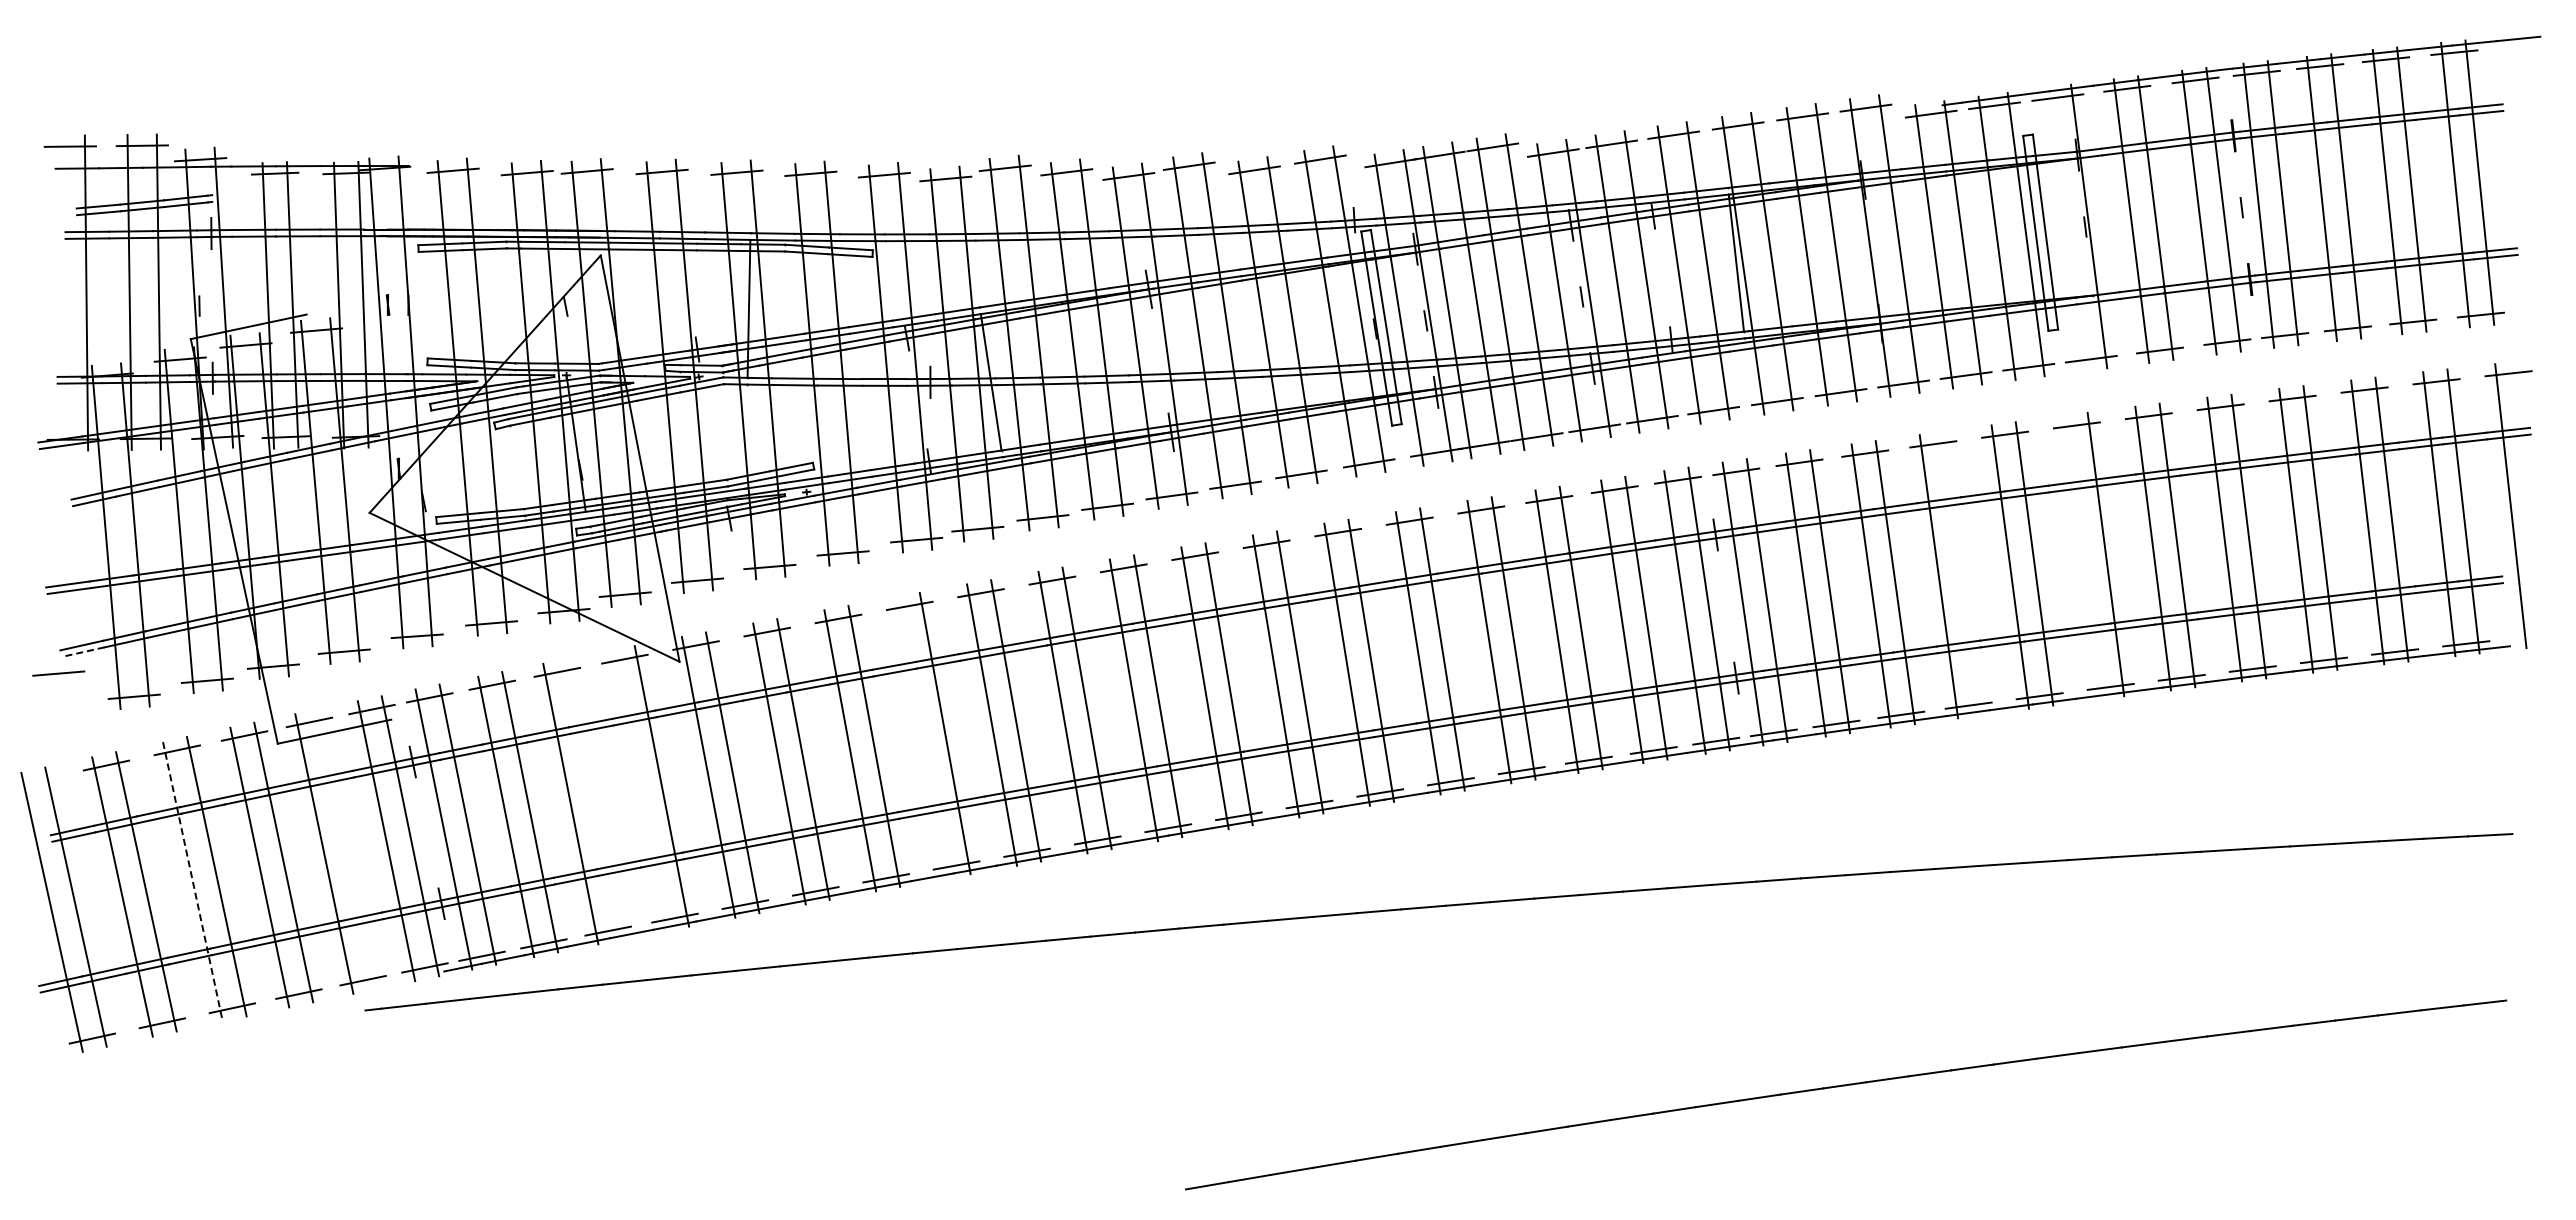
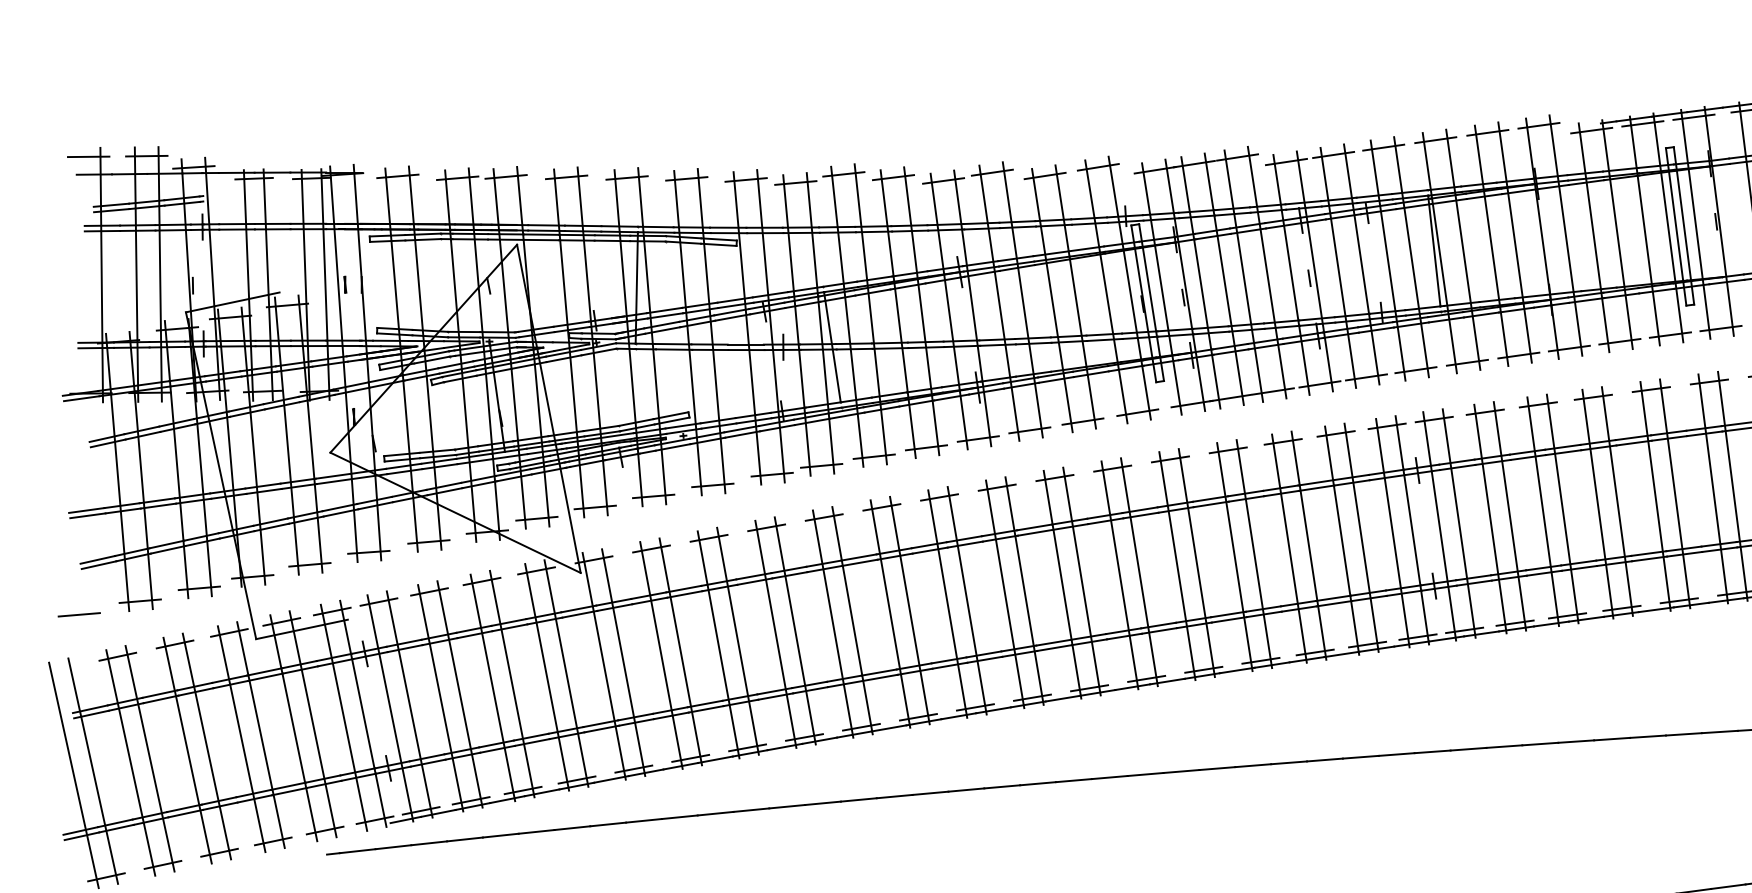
line: (2059, 229) -> (1695, 223), added
line: (2081, 557) -> (1713, 488), added
line: (1962, 572) -> (1616, 500), added
line: (83, 652) -> (99, 565), dashed -> solid
line: (58, 673) -> (79, 614), moved
line: (920, 737) -> (775, 634), added
line: (637, 790) -> (546, 676), added
line: (594, 799) -> (512, 684), added
line: (348, 849) -> (313, 724), added
line: (192, 881) -> (187, 750), dashed -> solid

